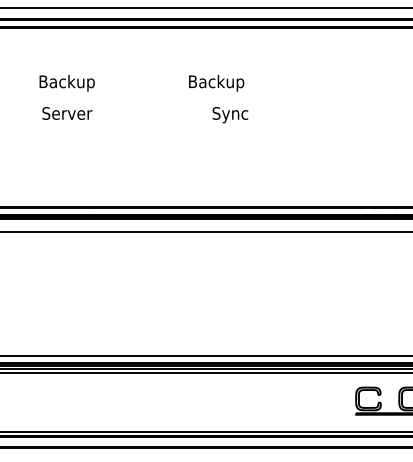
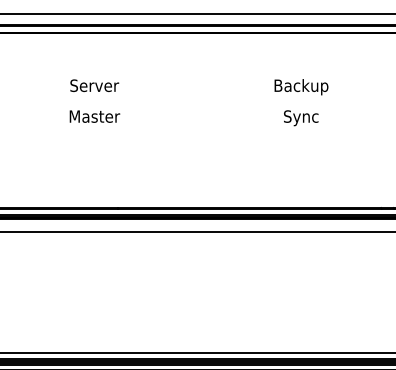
text: (66, 83) -> (93, 87), Backup -> Server
text: (216, 83) -> (301, 87), moved
text: (67, 113) -> (94, 116), Server -> Master
text: (230, 115) -> (301, 118), moved

